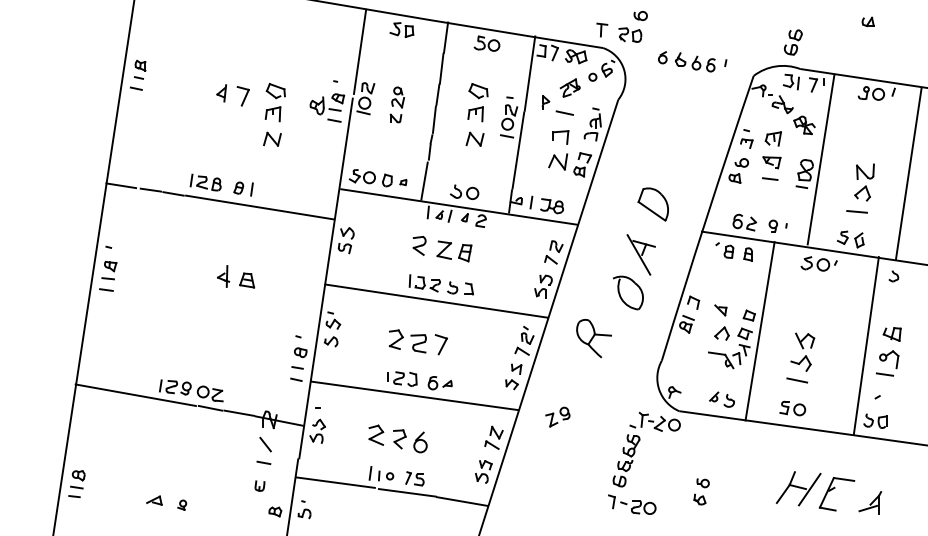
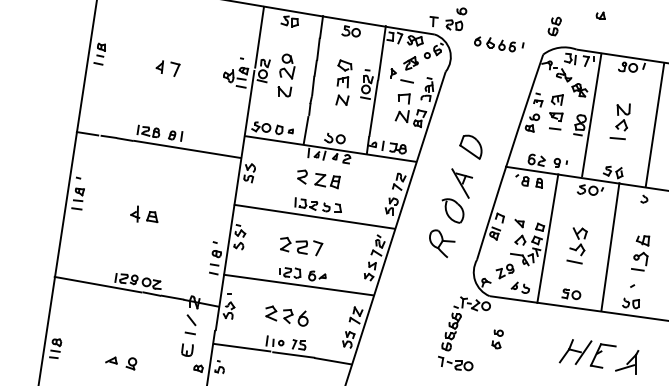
part: (867, 21) -> (600, 15), moved
part: (792, 42) -> (554, 26), moved
part: (397, 104) -> (286, 75), size x1.67
part: (273, 114) -> (197, 82), removed
part: (859, 188) -> (619, 121), moved
part: (236, 277) -> (144, 214), moved
part: (594, 338) -> (442, 243), moved
line: (866, 345) -> (610, 246), moved
part: (799, 357) -> (576, 245), moved
part: (556, 417) -> (504, 271), moved
part: (259, 485) -> (187, 349), size x1.67
part: (701, 492) -> (497, 339), moved
part: (870, 503) -> (627, 362), size x1.43
part: (182, 504) -> (131, 363), size x1.67

